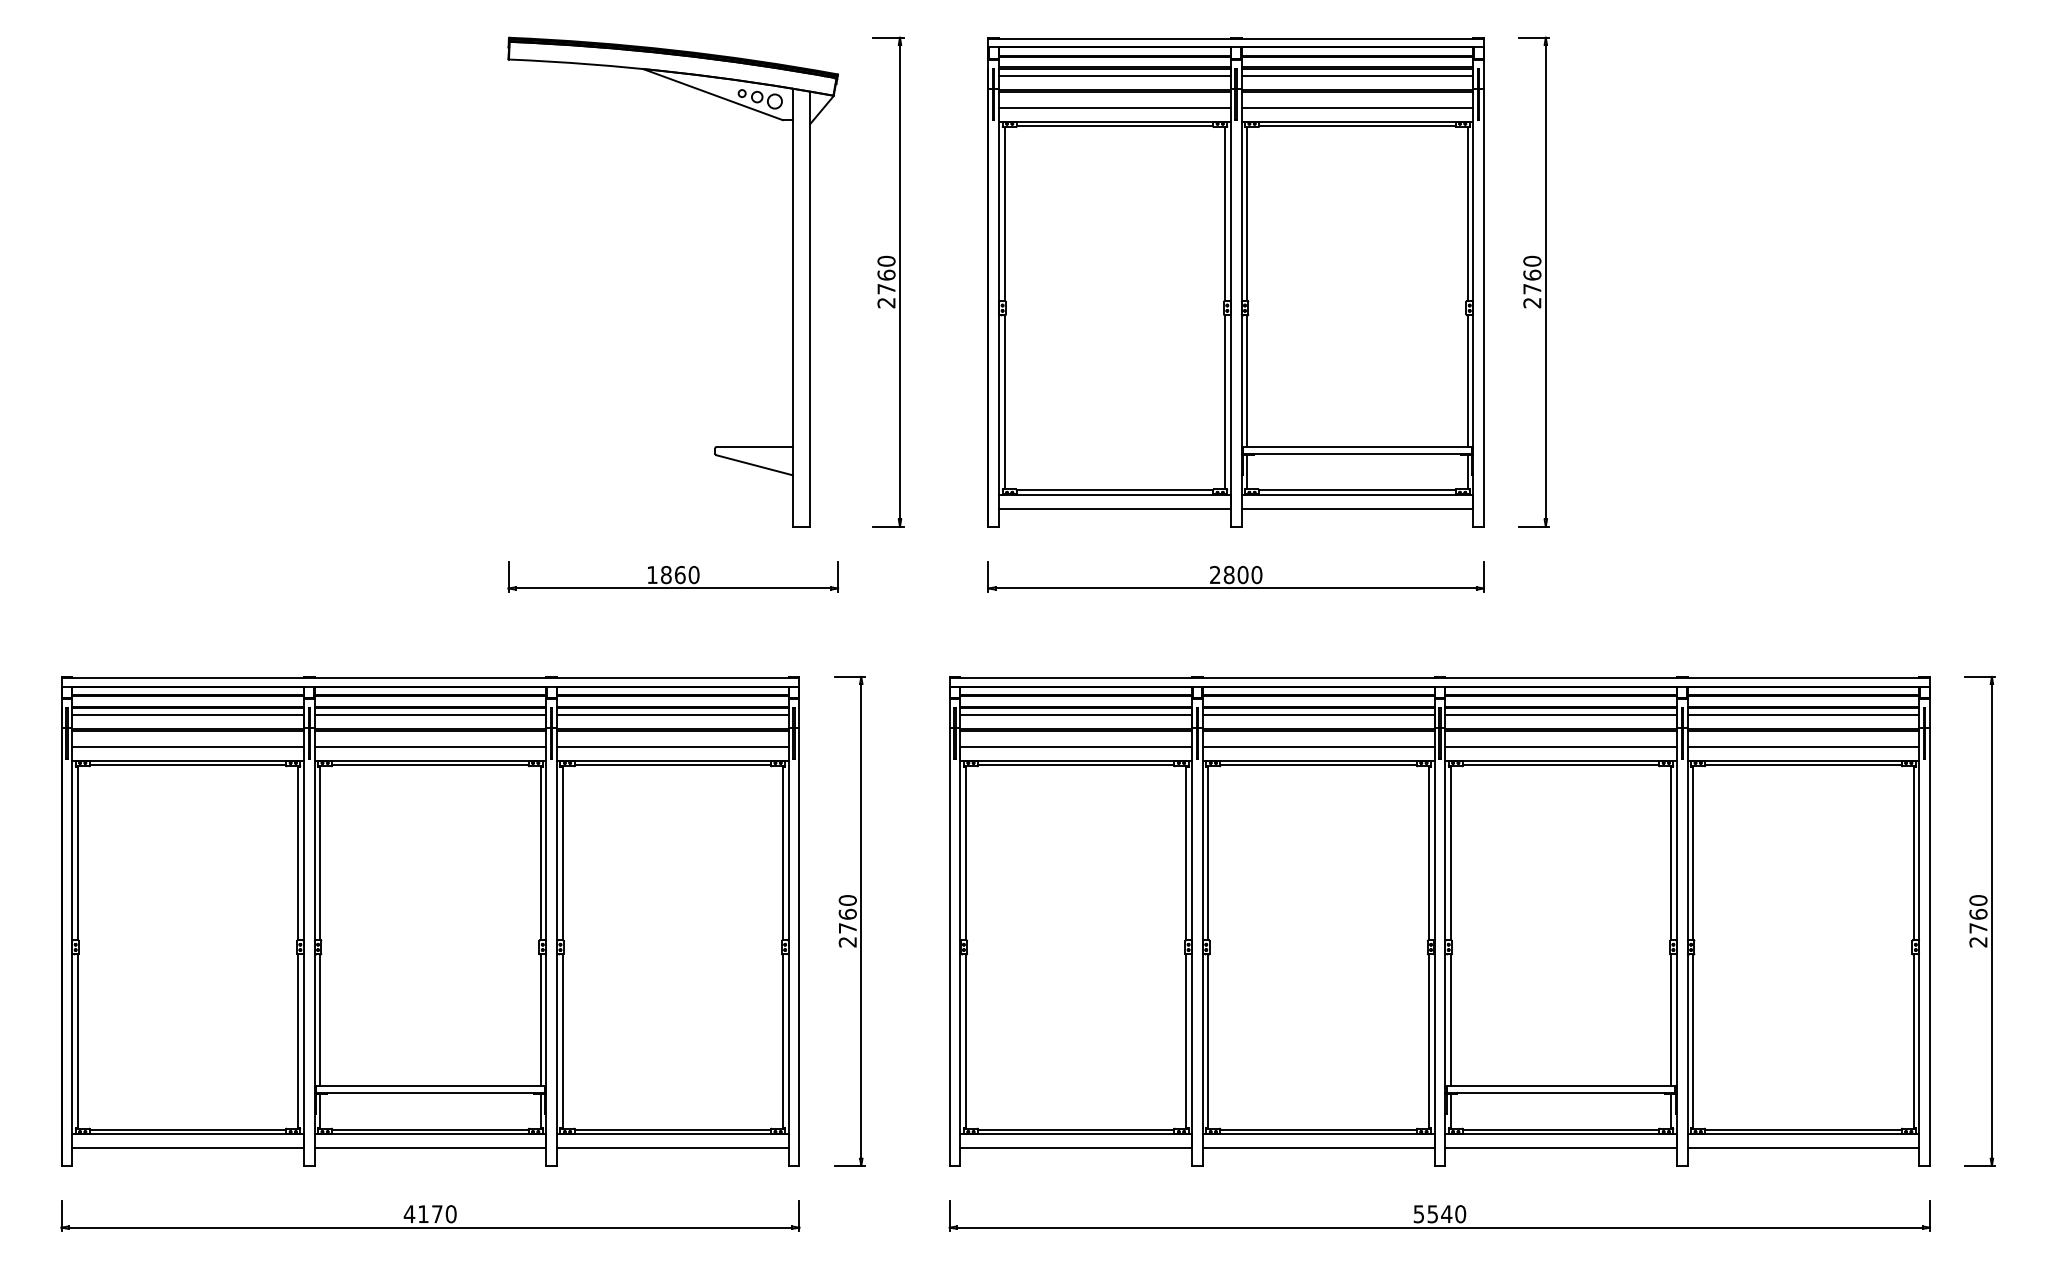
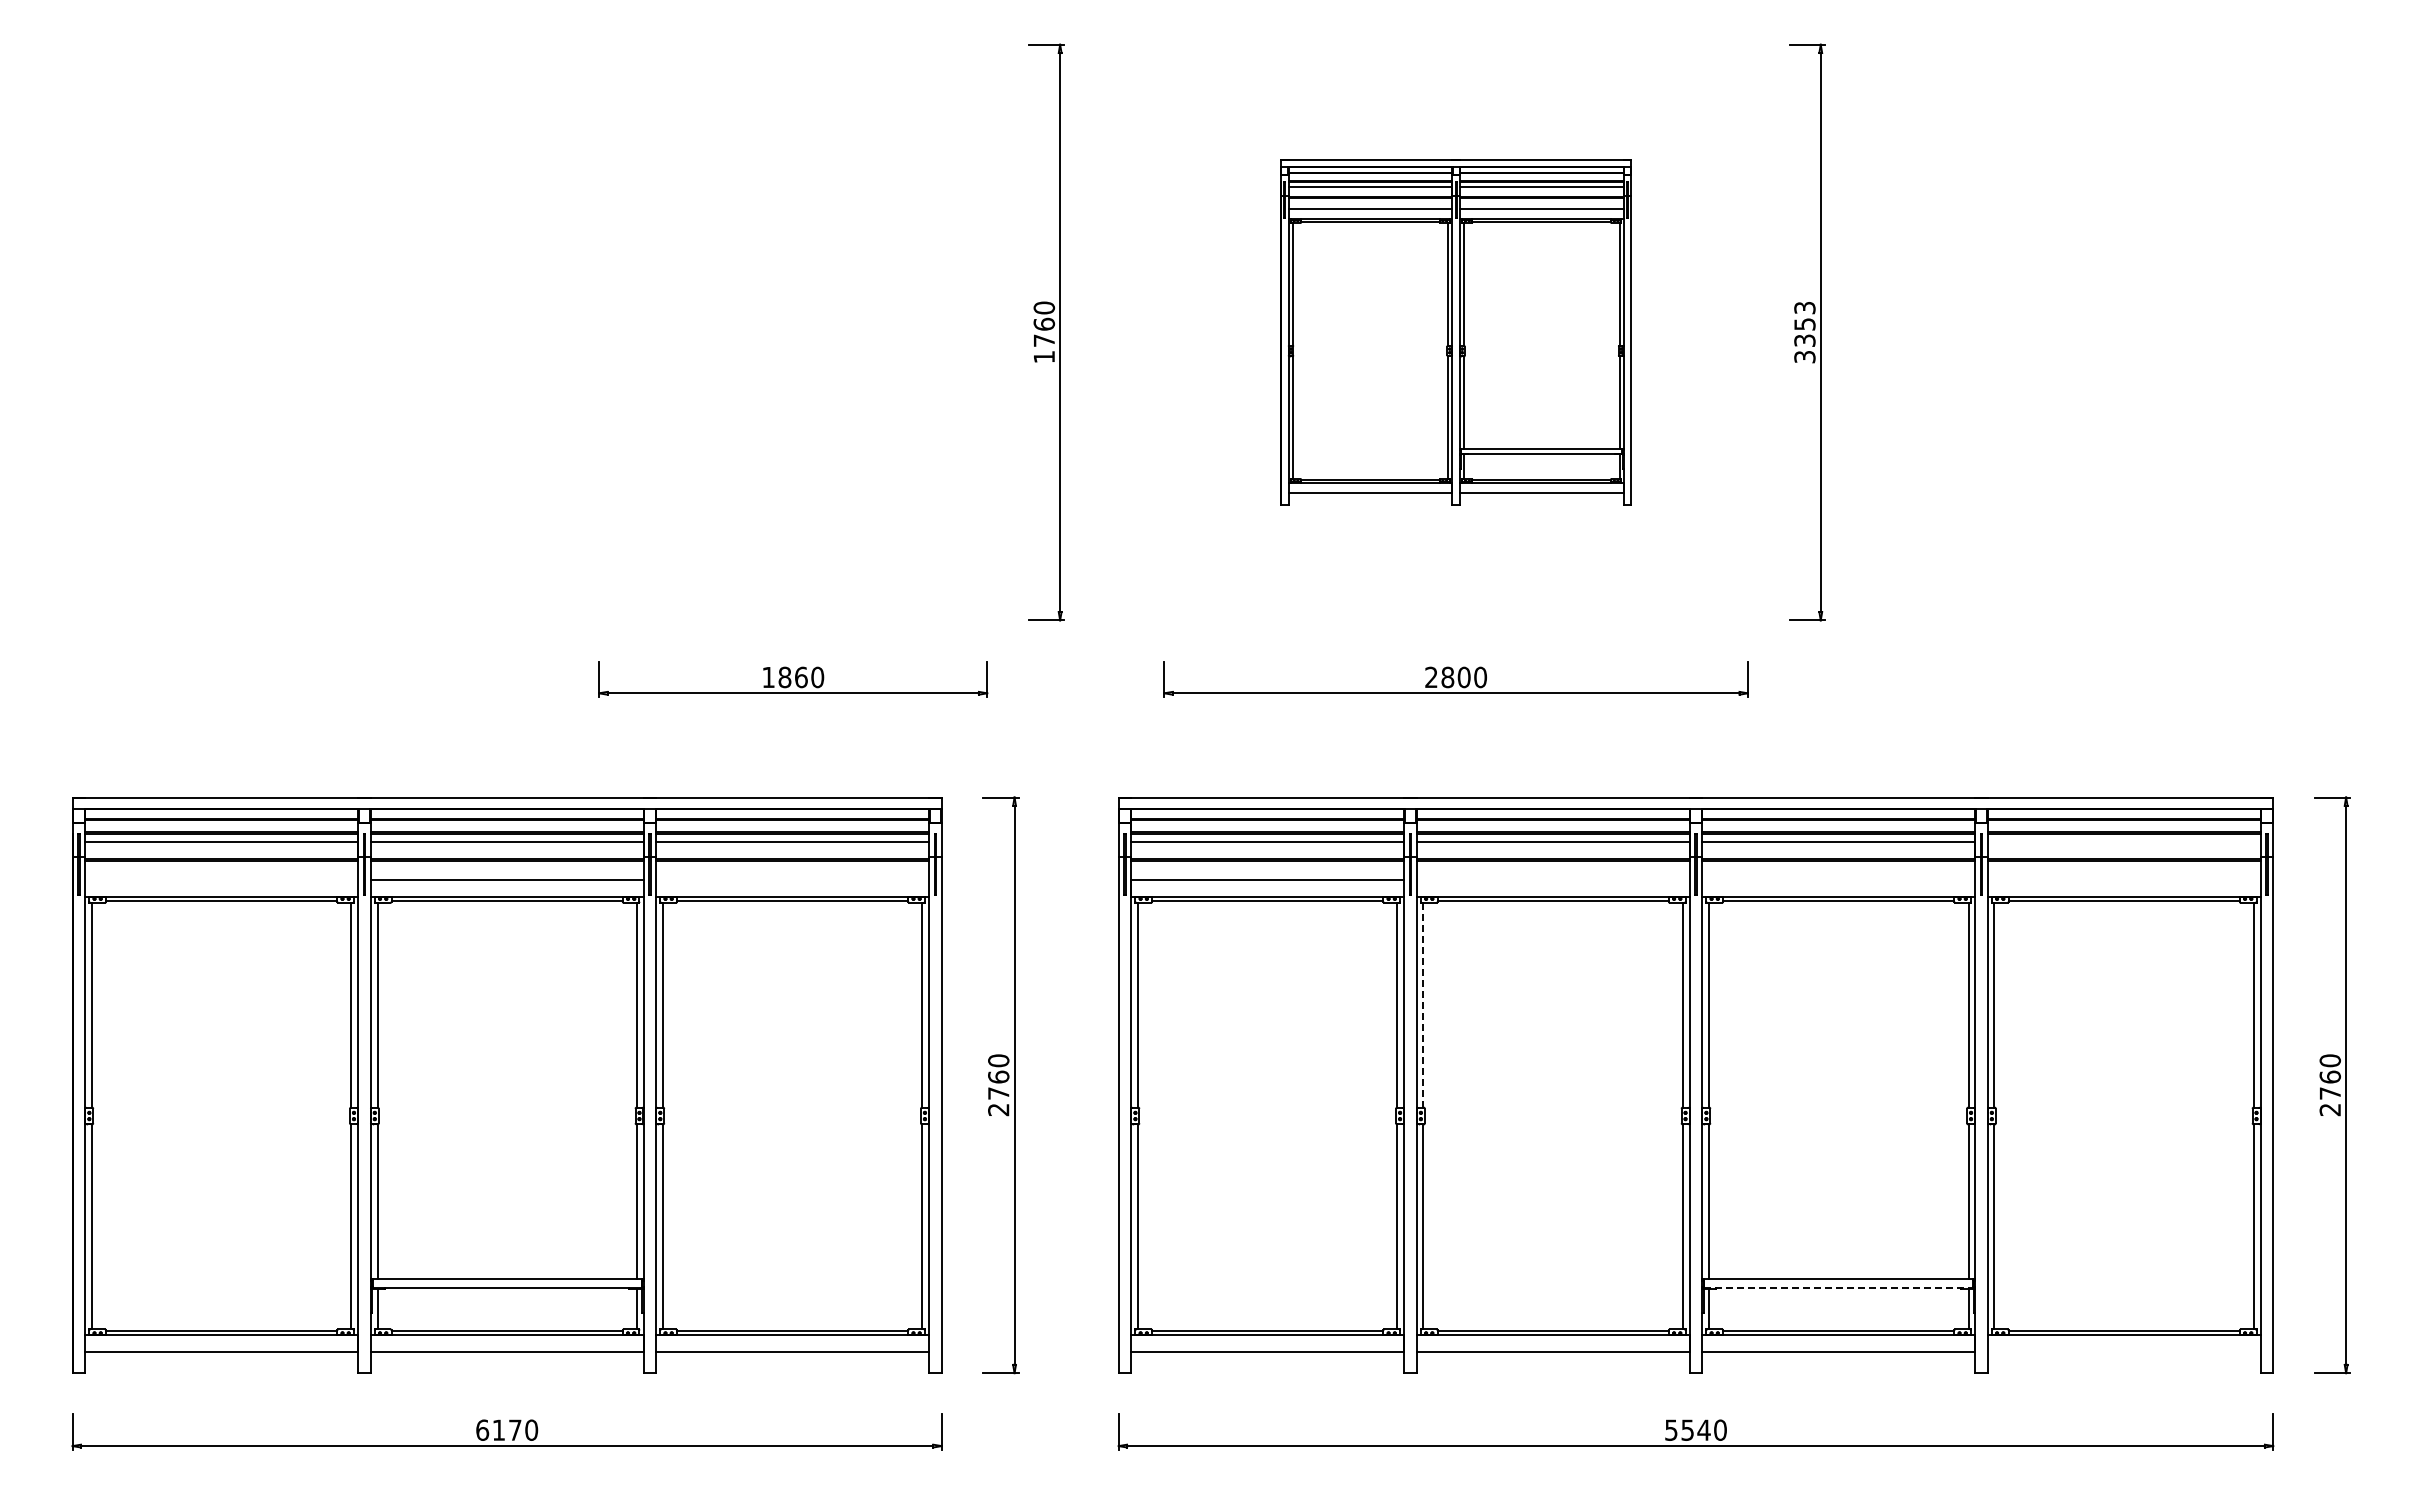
part: (792, 281) -> (933, 331), removed
part: (1235, 282) -> (1455, 332), size x0.6
text: (1532, 282) -> (1804, 332), 2760 -> 3353
text: (885, 303) -> (1043, 357), 2760 -> 1760
line: (1802, 715) -> (2123, 842), removed
line: (187, 747) -> (221, 880), removed
line: (672, 747) -> (792, 880), removed
line: (1318, 747) -> (1552, 880), removed
line: (1560, 747) -> (1838, 880), removed
line: (1802, 747) -> (2123, 880), removed
line: (1208, 852) -> (1423, 1004), solid -> dashed
line: (1560, 1093) -> (1838, 1287), solid -> dashed
line: (1802, 1148) -> (2123, 1352), removed
text: (409, 1213) -> (482, 1429), 4170 -> 6170

